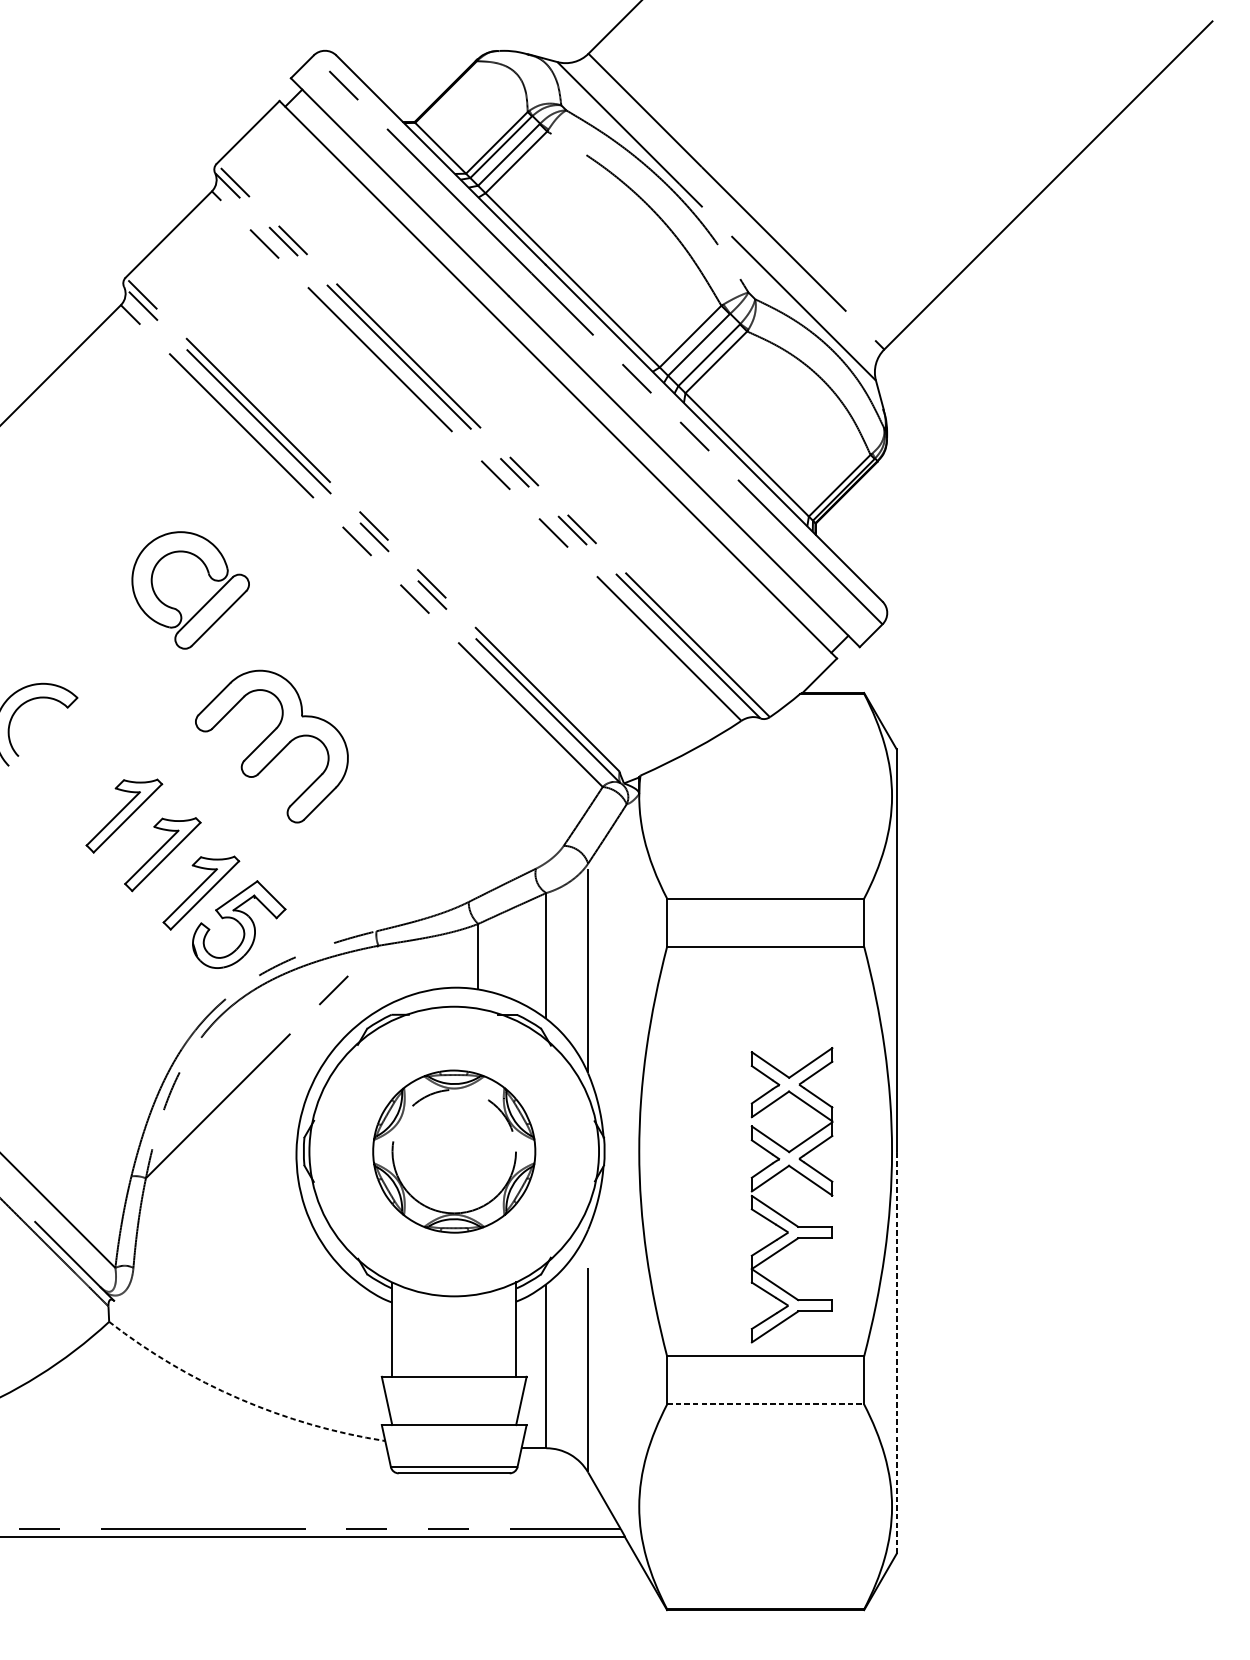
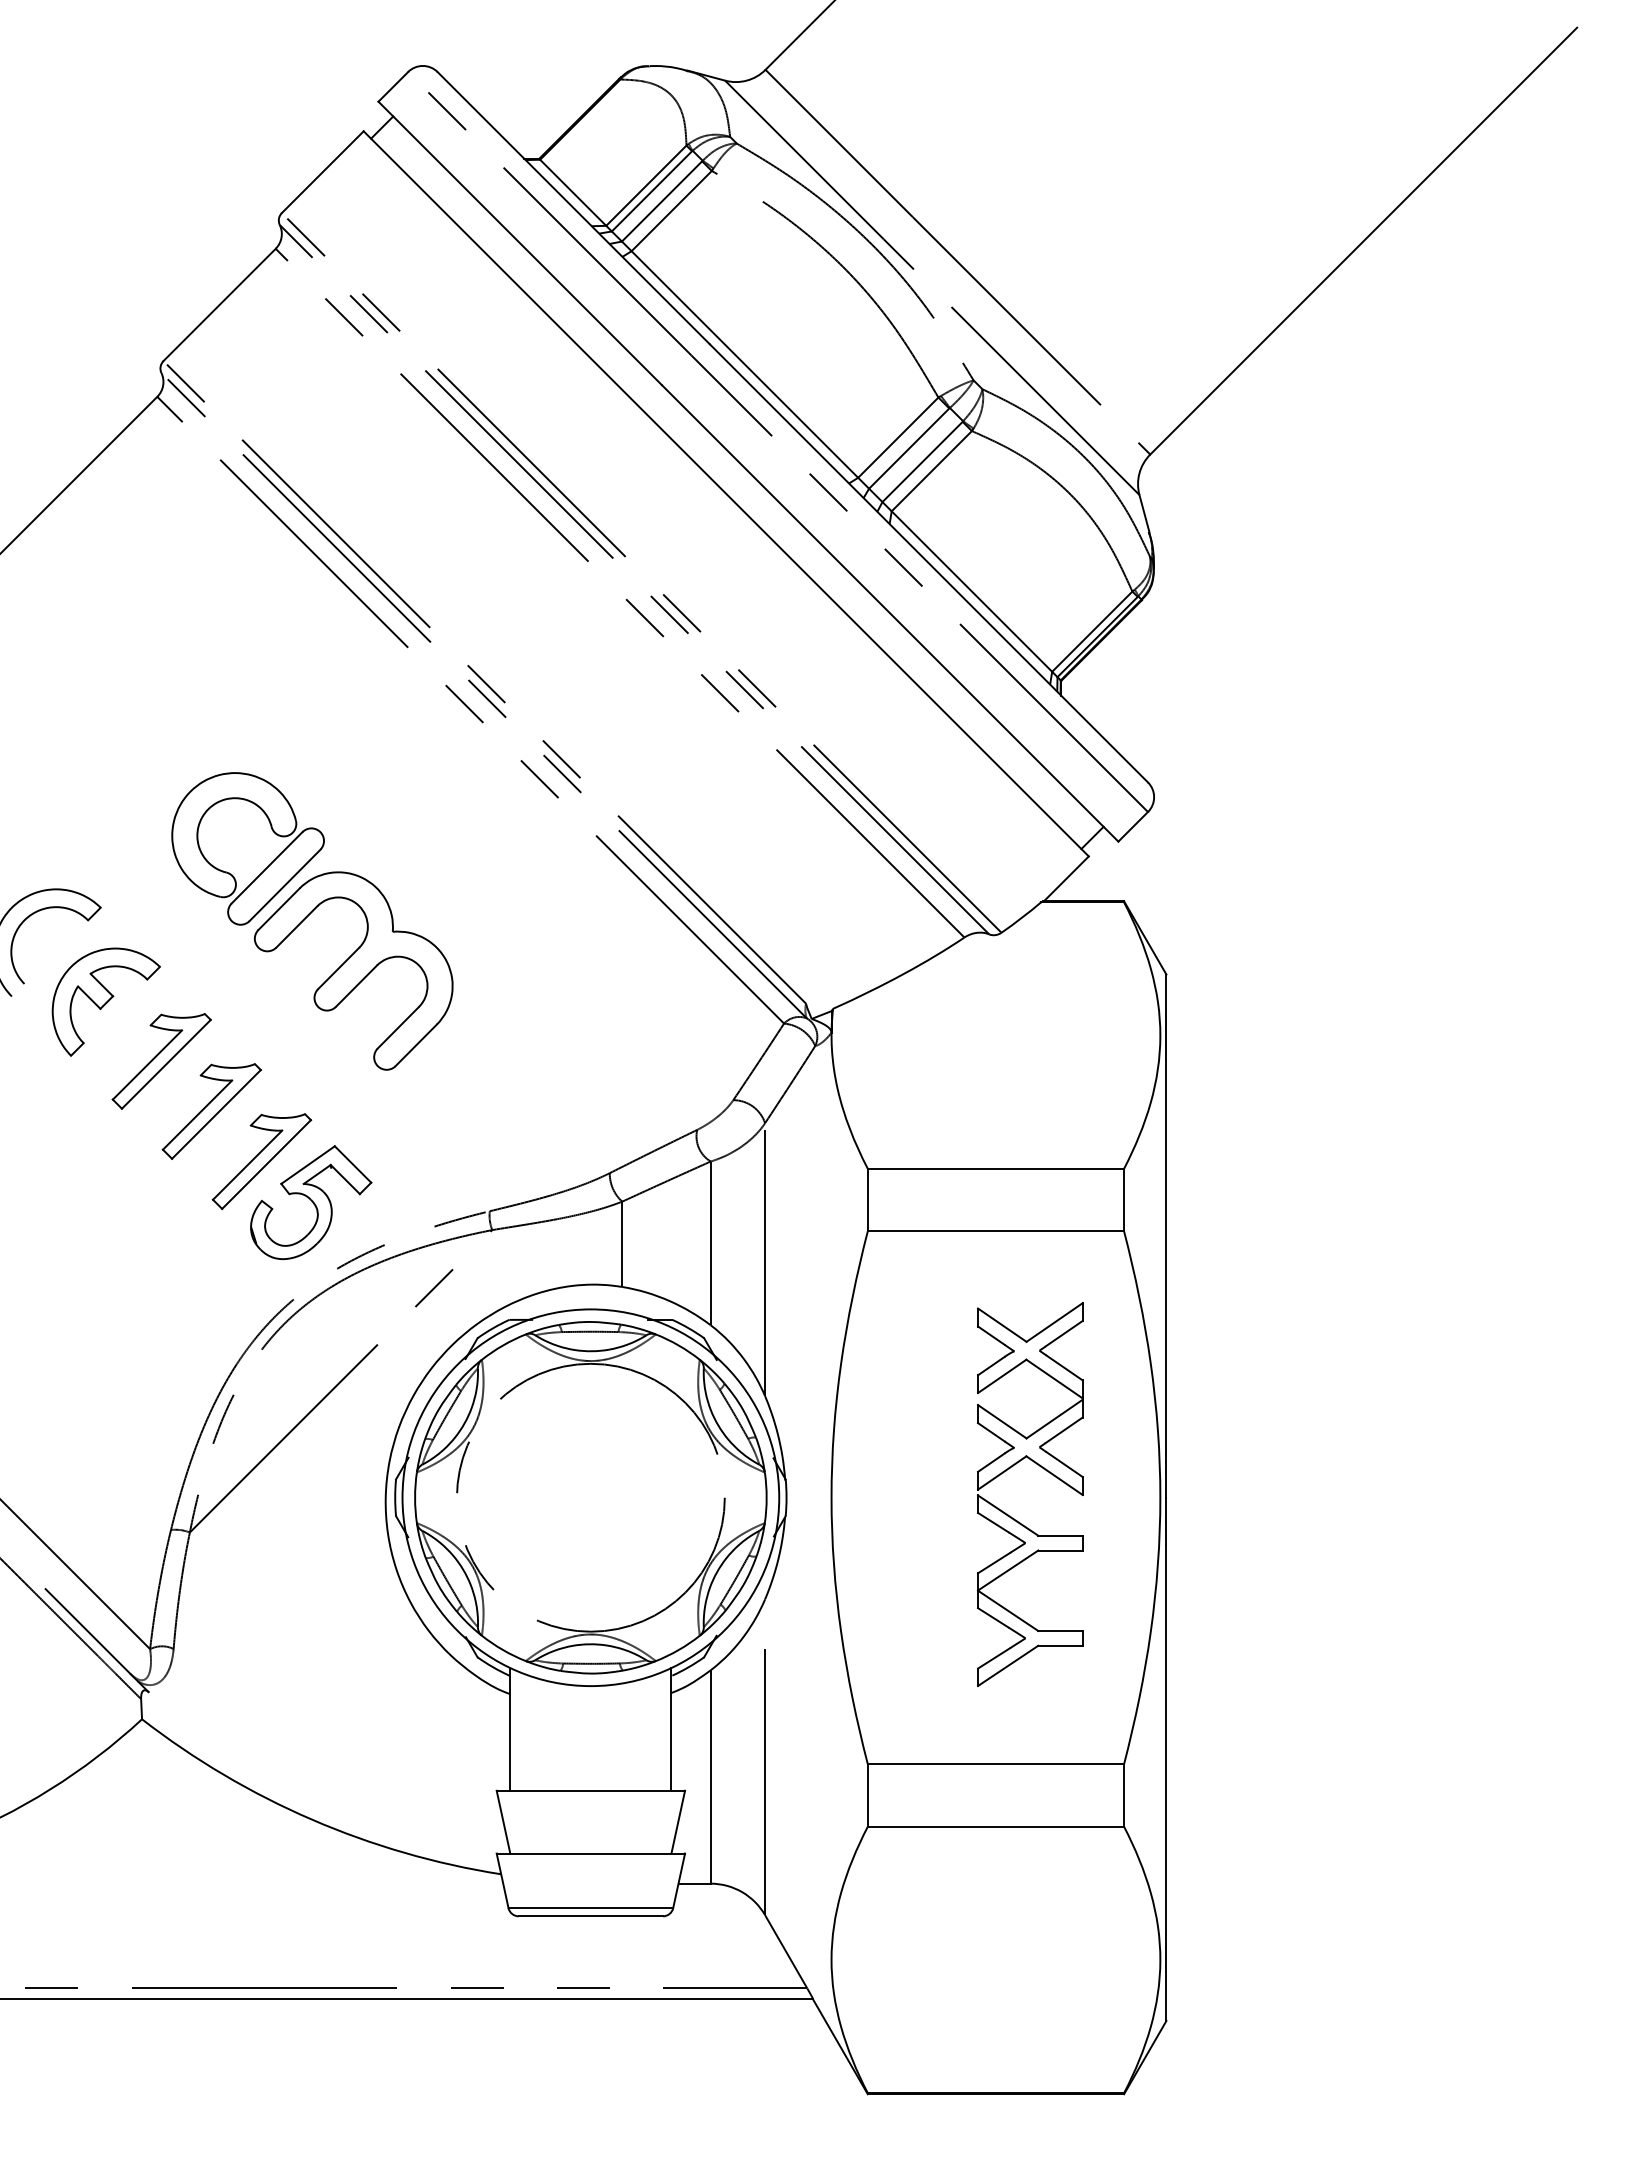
part: (204, 604) -> (266, 867), moved
part: (81, 770) -> (105, 1001), added
part: (453, 1151) -> (590, 1497), size x1.67
part: (779, 1213) -> (1014, 1518), moved
line: (896, 1352) -> (1166, 1759), dashed -> solid
arc: (239, 1398) -> (311, 1819), dashed -> solid
line: (766, 1404) -> (996, 1826), dashed -> solid

